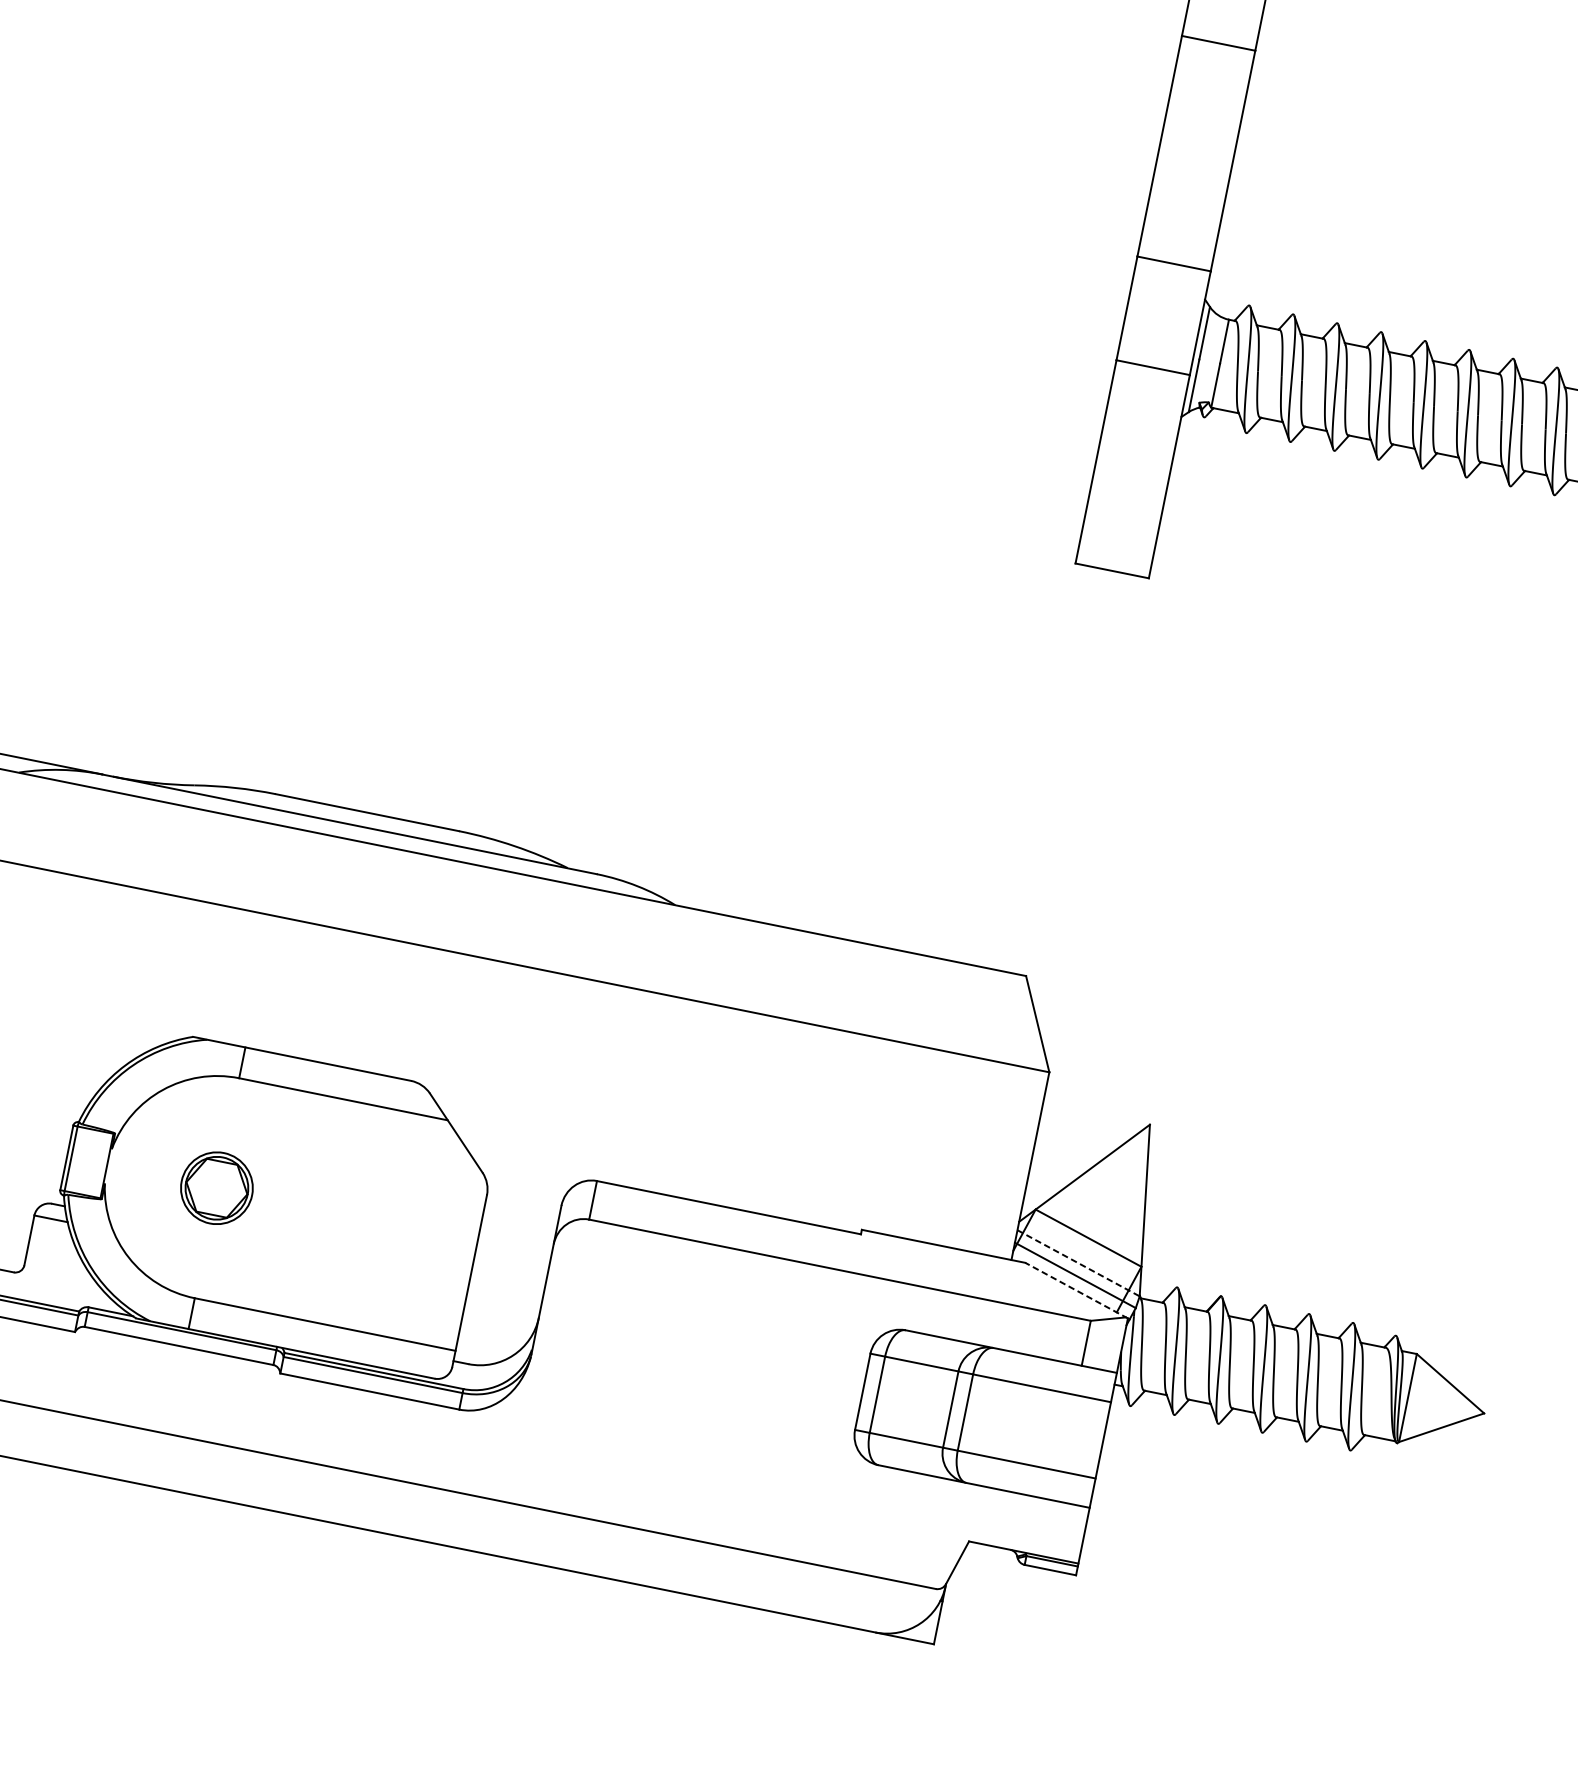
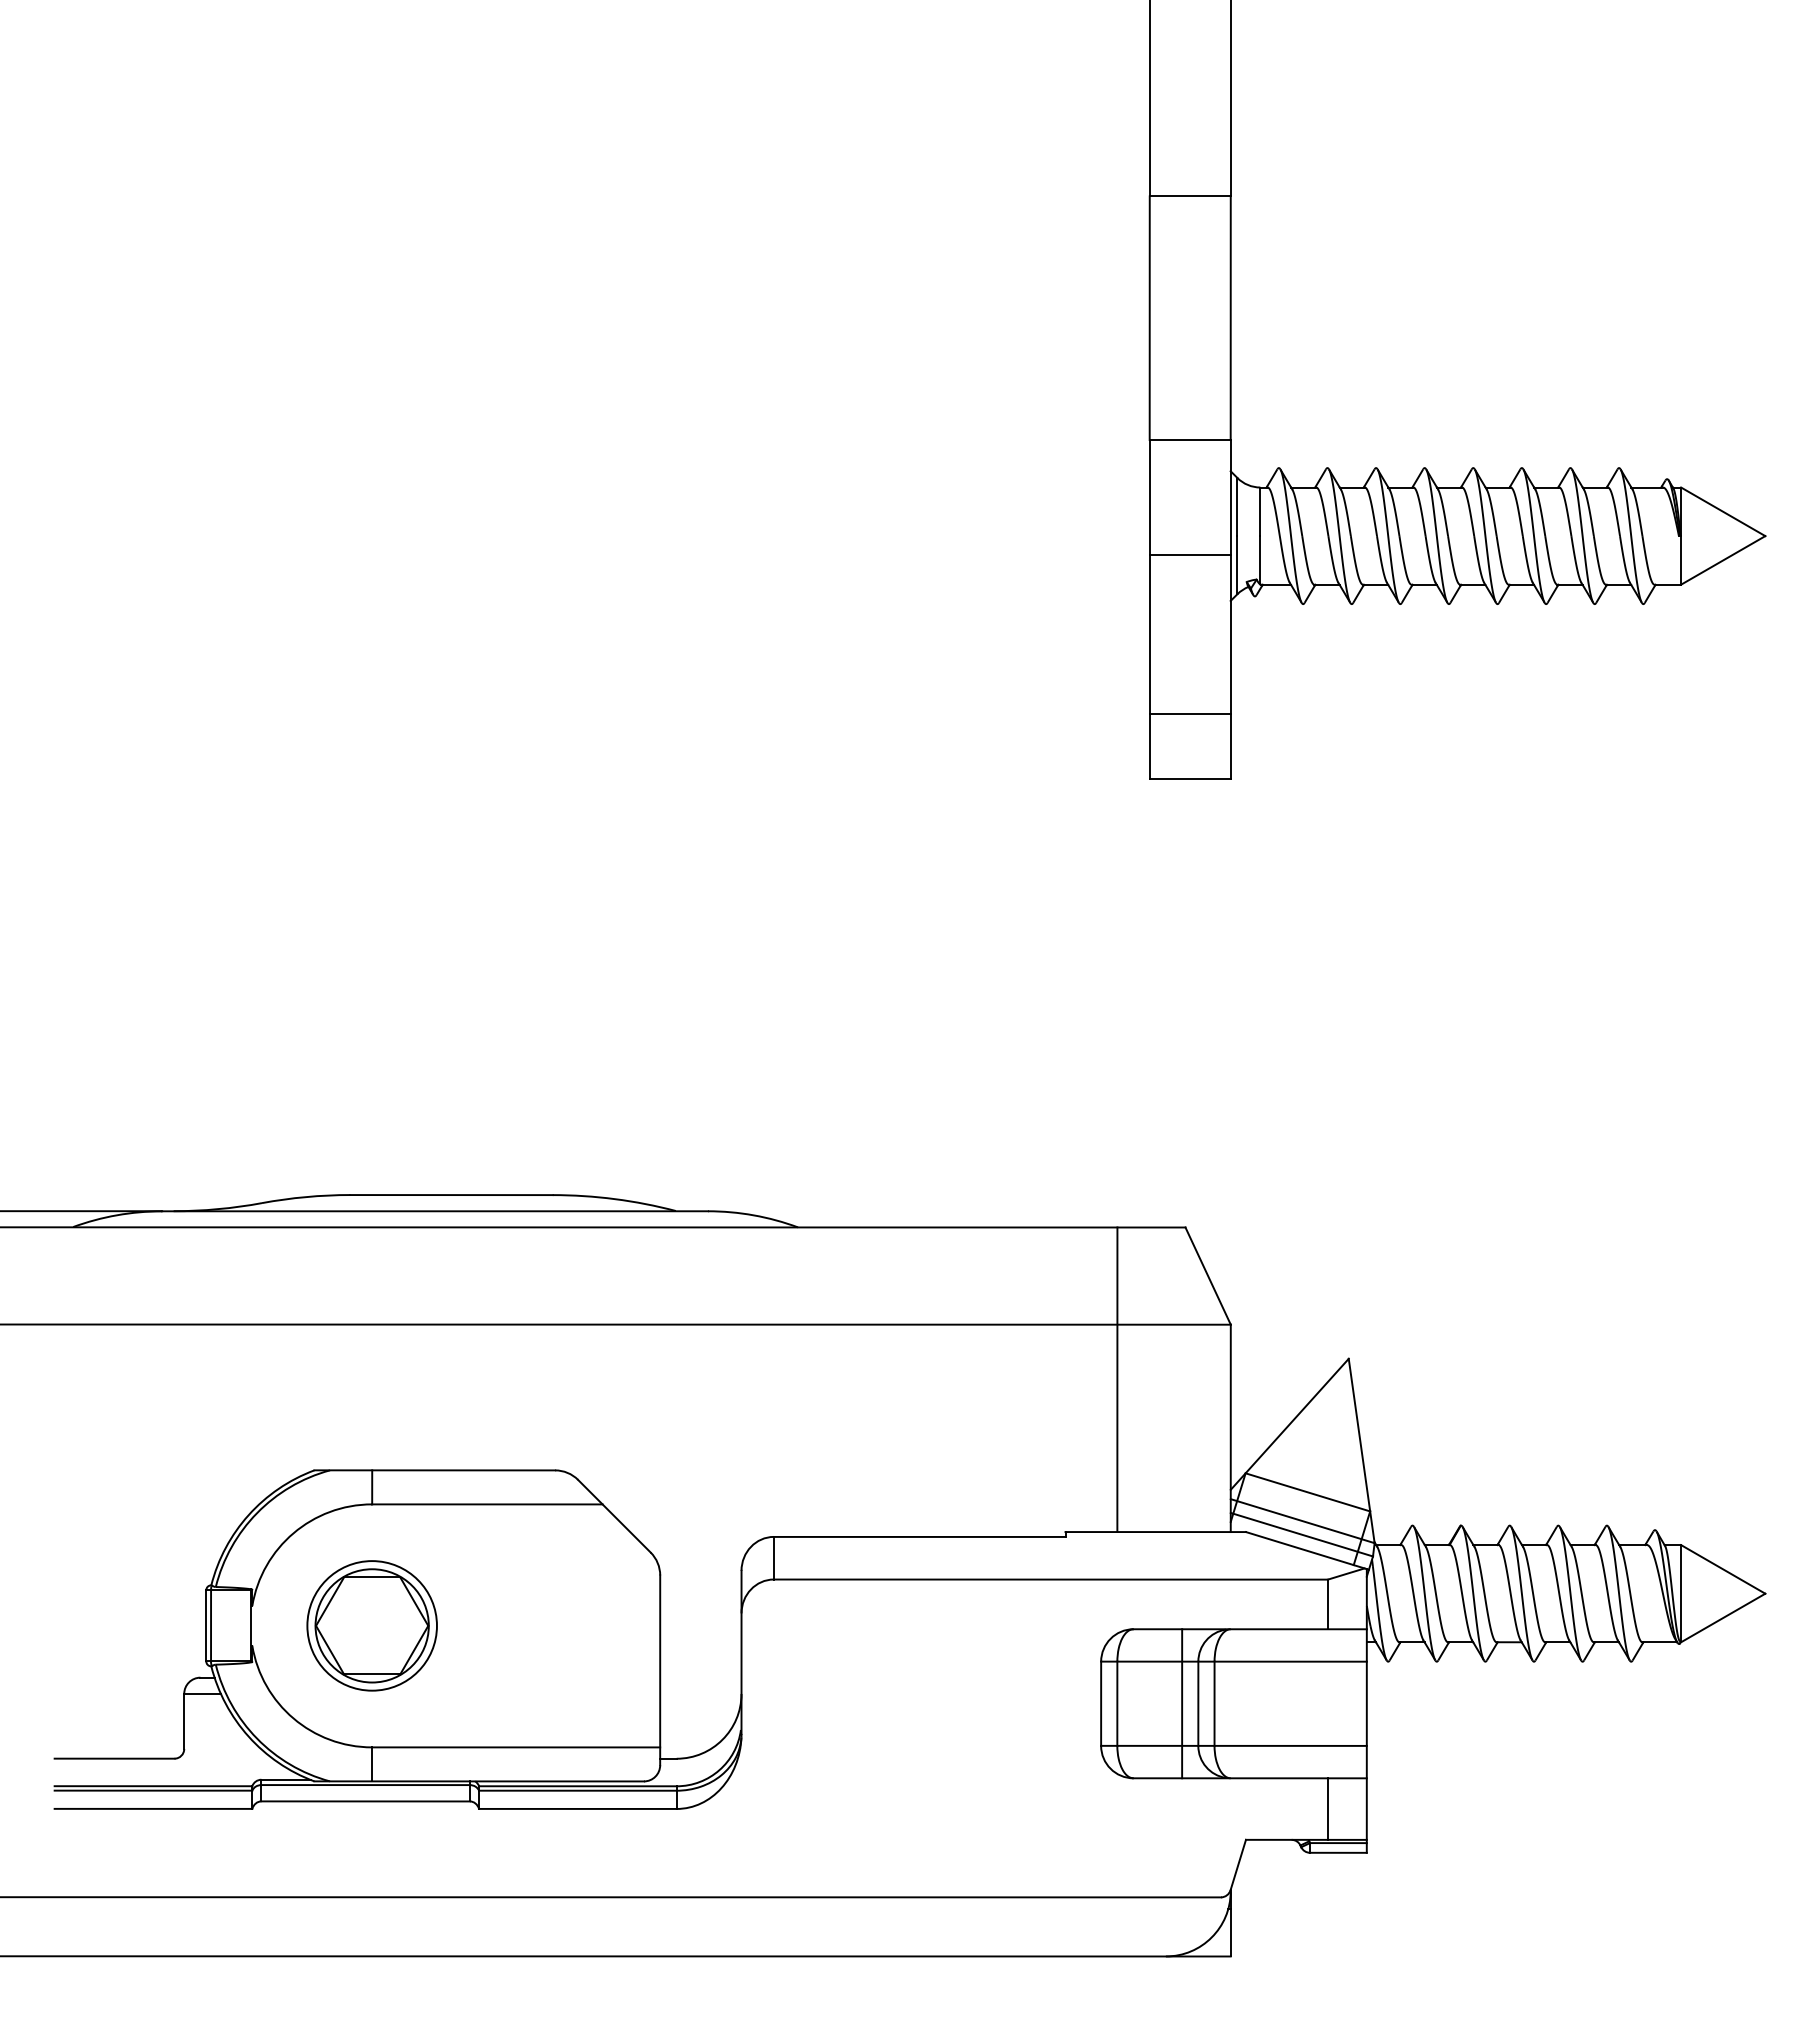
line: (1123, 512) -> (1189, 714), added
line: (936, 1101) -> (1117, 1379), added
part: (216, 1187) -> (371, 1625), size x1.67
line: (1079, 1263) -> (1303, 1521), dashed -> solid
line: (1075, 1290) -> (1305, 1550), dashed -> solid
line: (936, 1406) -> (1182, 1703), added
line: (1048, 1527) -> (1327, 1808), added

